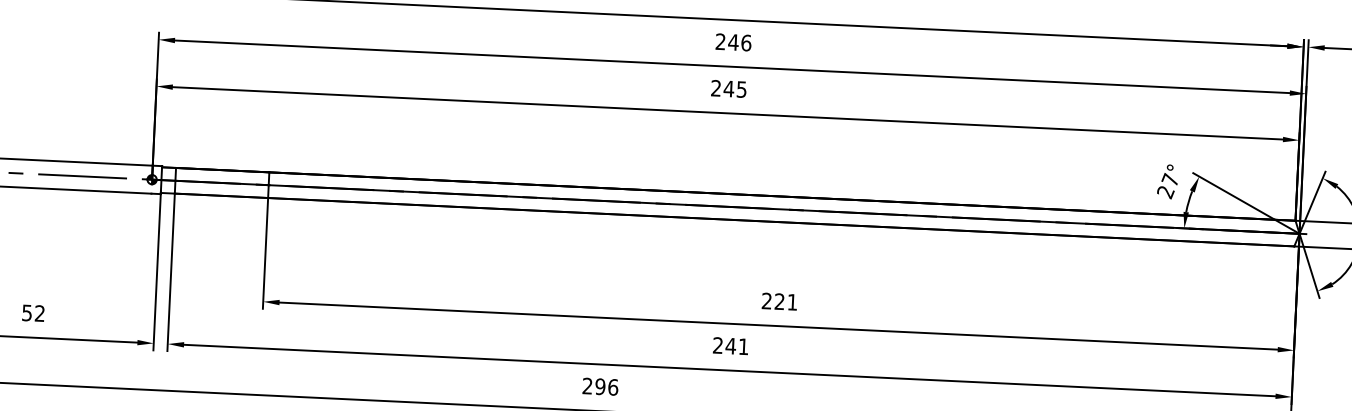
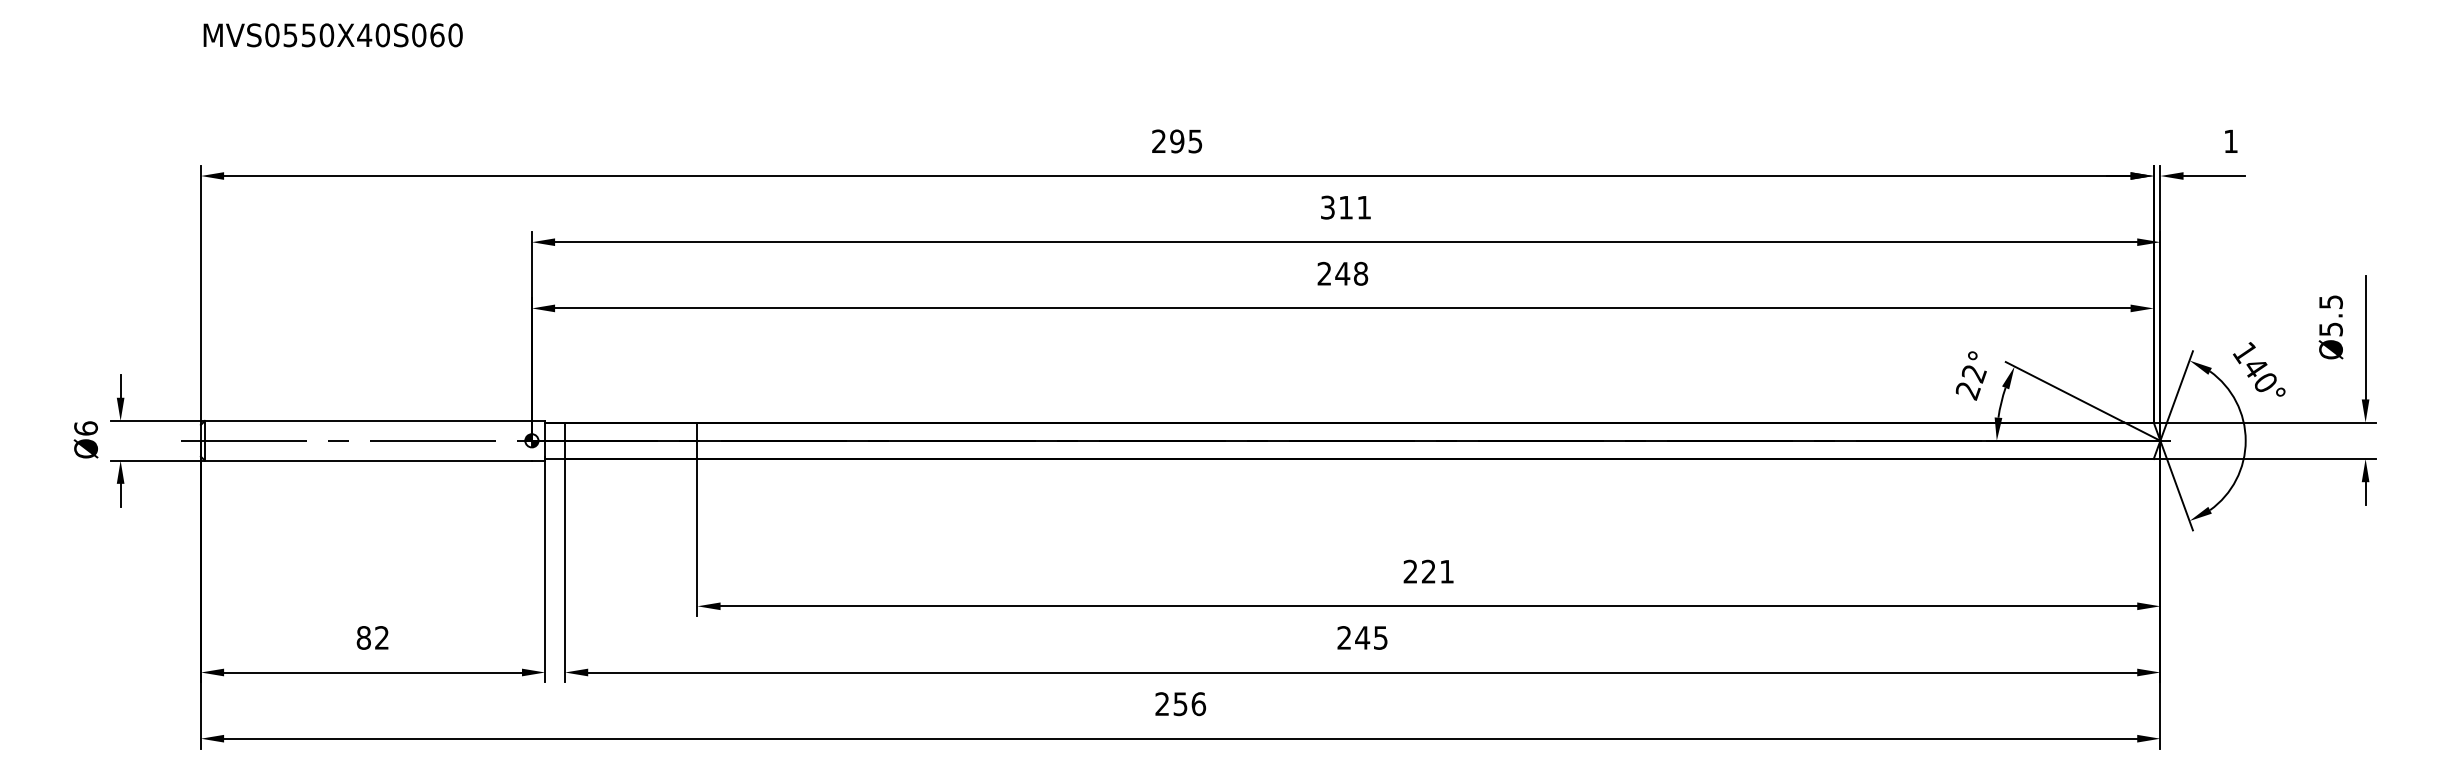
text: (733, 42) -> (1346, 207), 246 -> 311
text: (742, 89) -> (1361, 273), 245 -> 248
text: (1170, 180) -> (1973, 373), 27° -> 22°
text: (26, 312) -> (363, 637), 52 -> 82
text: (743, 346) -> (1380, 637), 241 -> 245
text: (600, 386) -> (1180, 703), 296 -> 256

